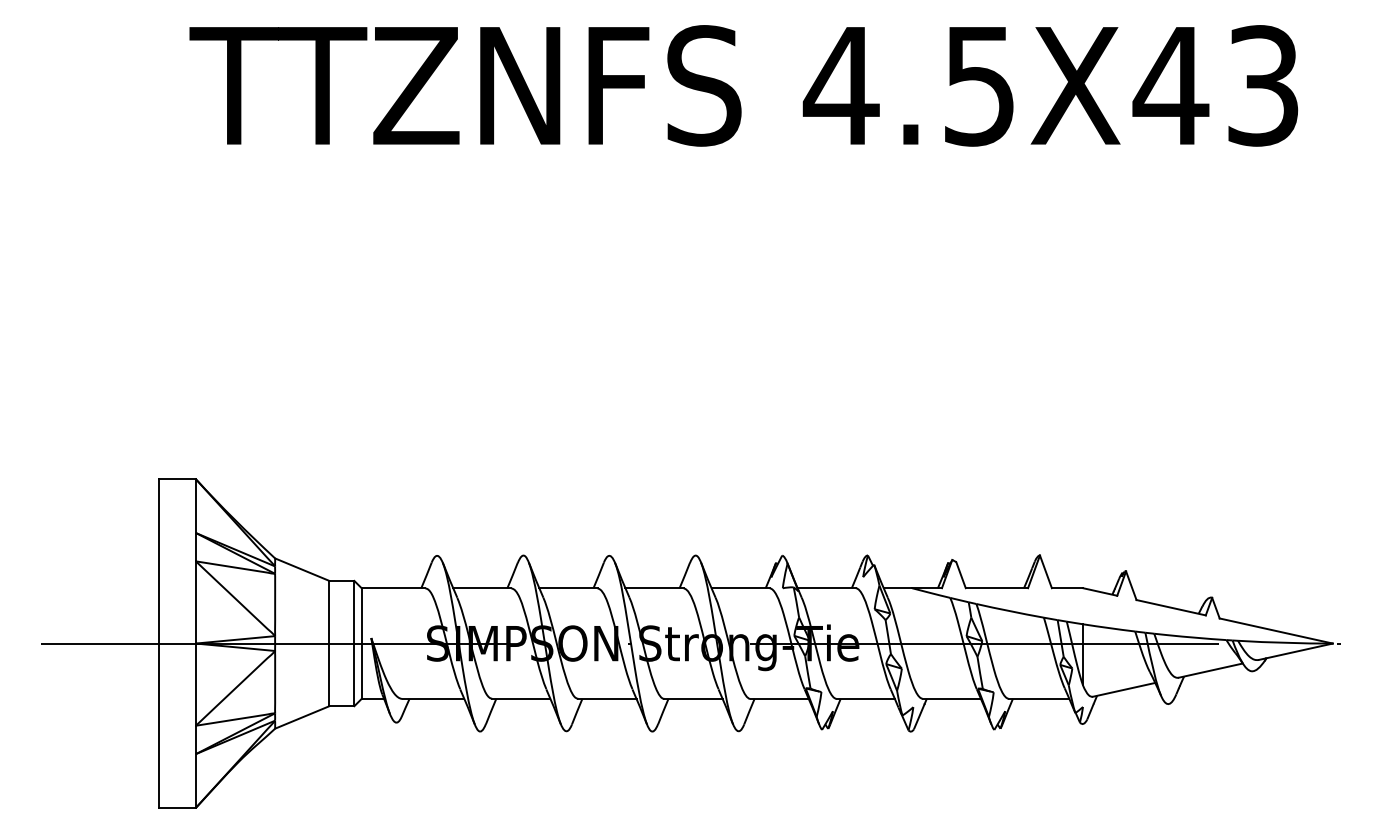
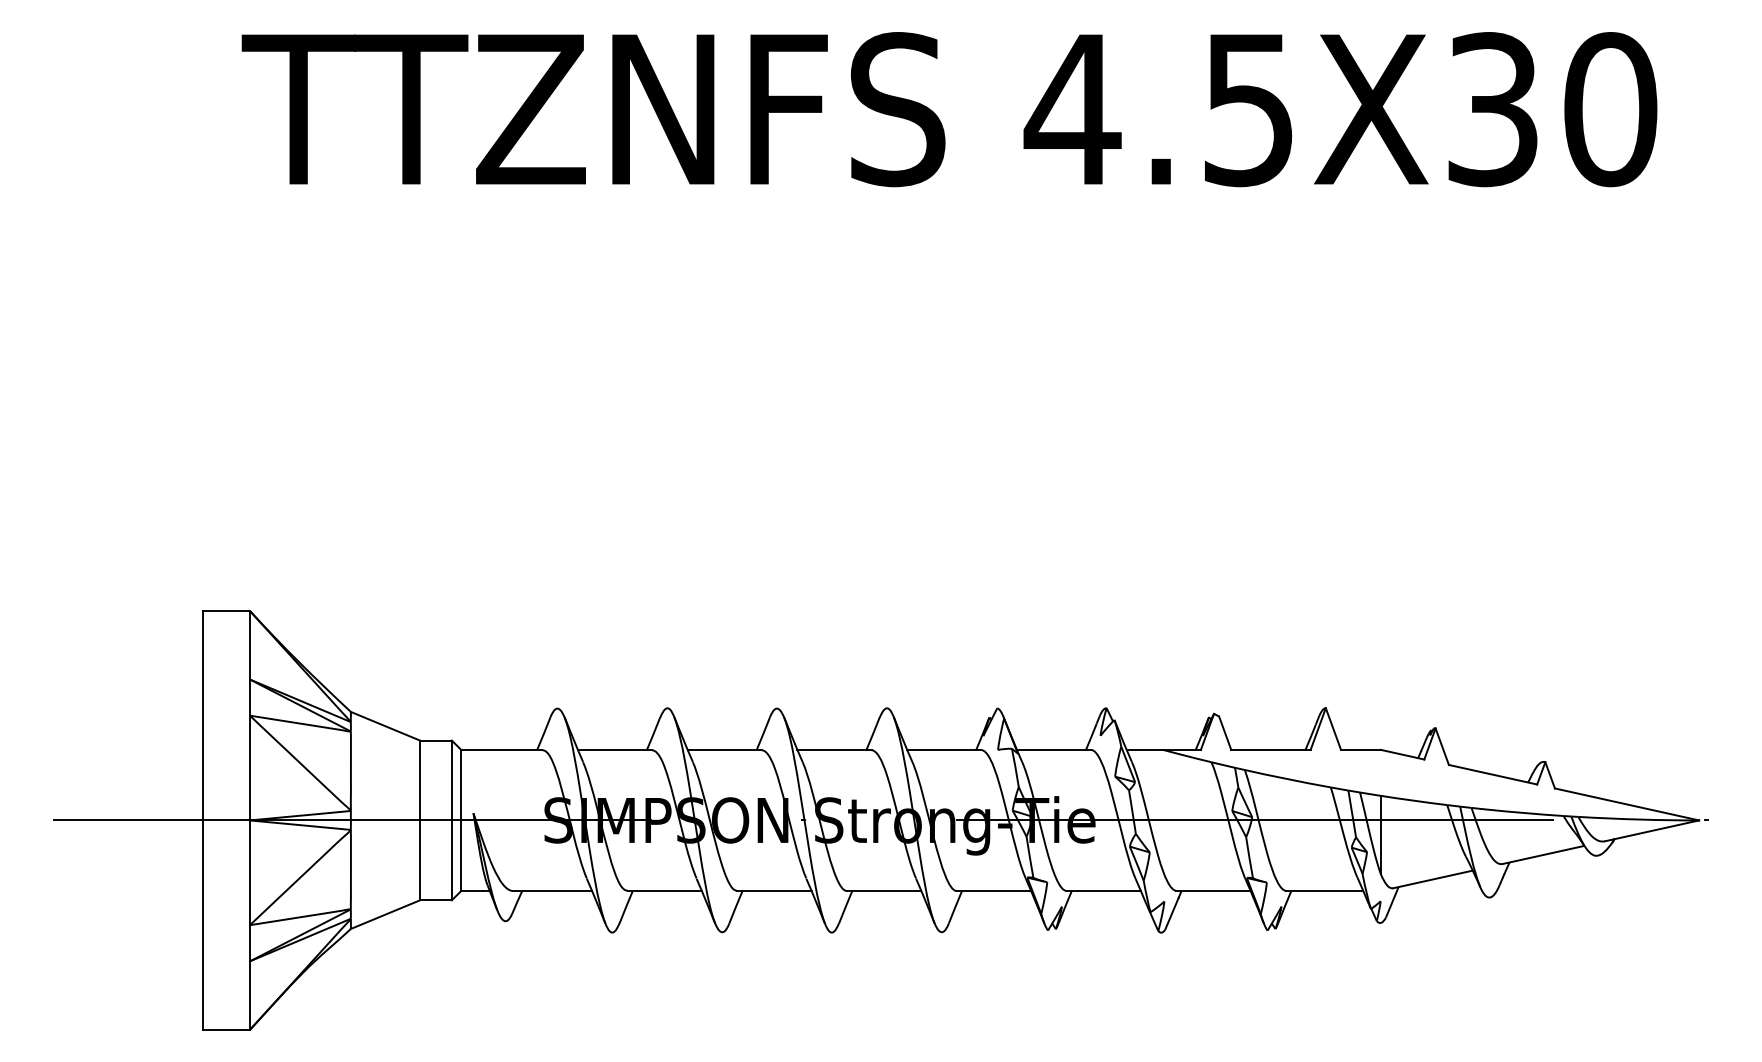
text: (1216, 85) -> (1550, 109), 4.5X43 -> 4.5X30

